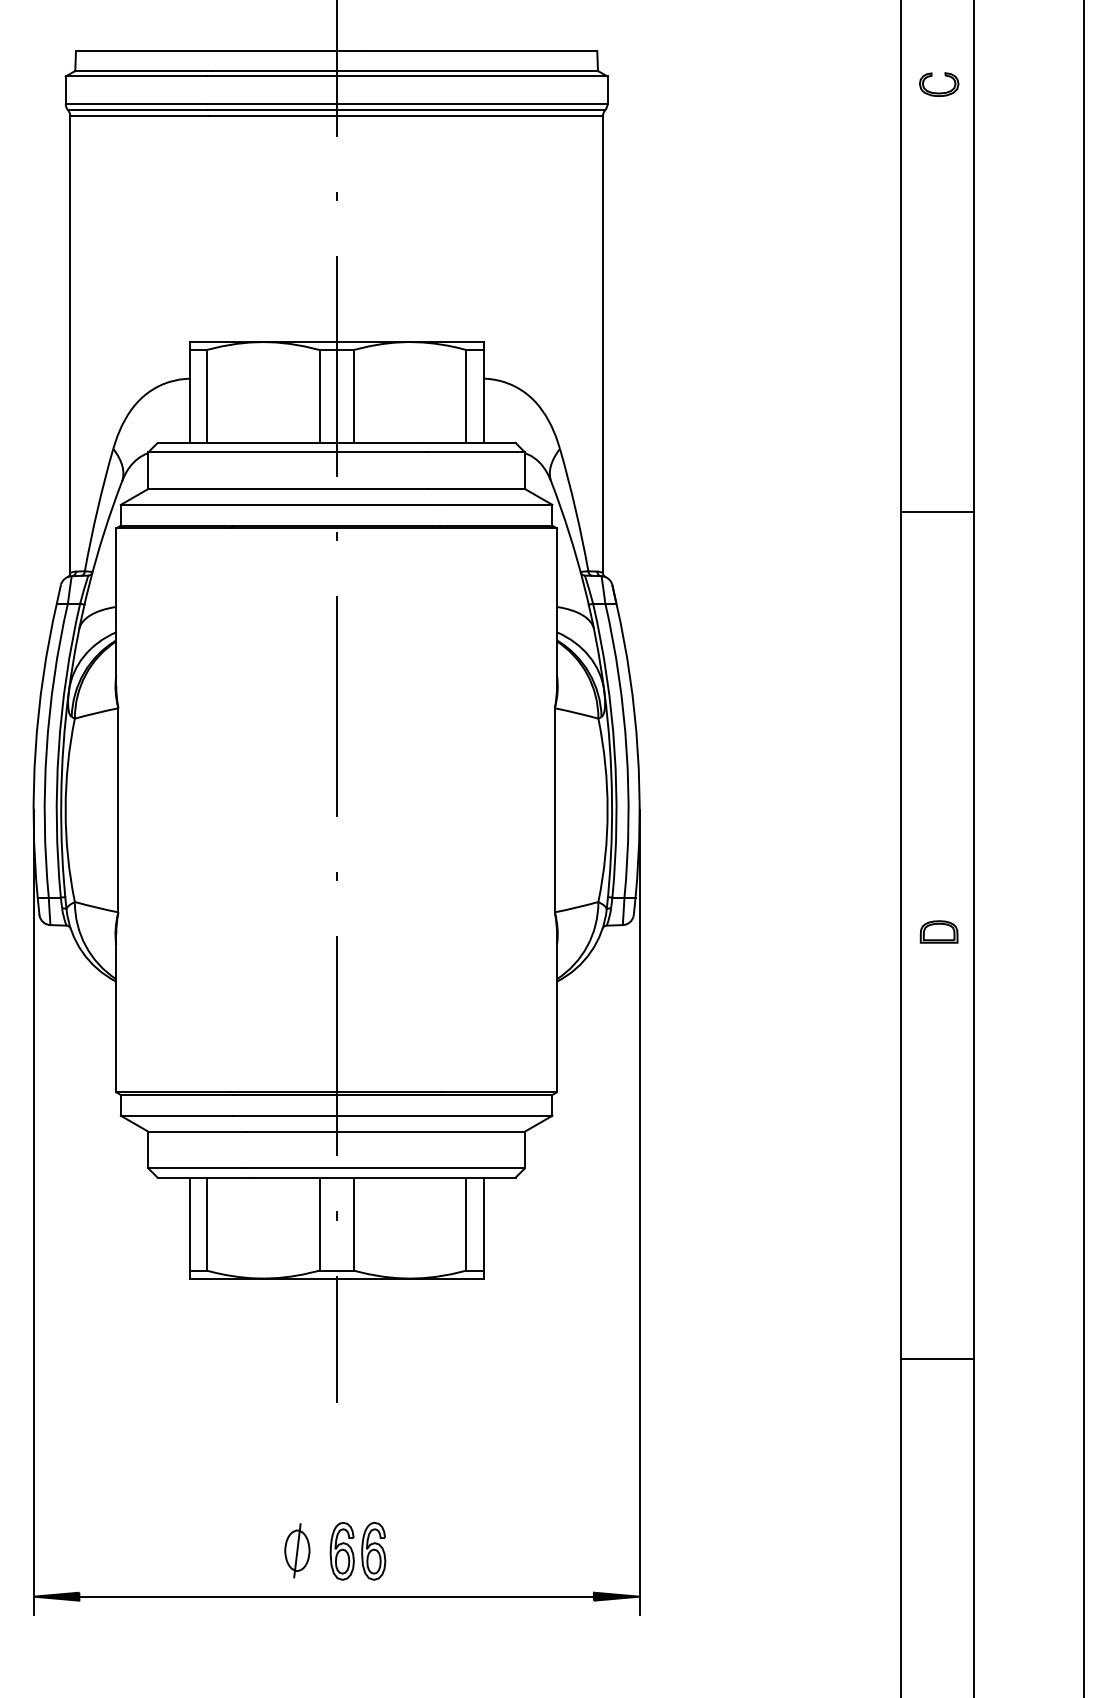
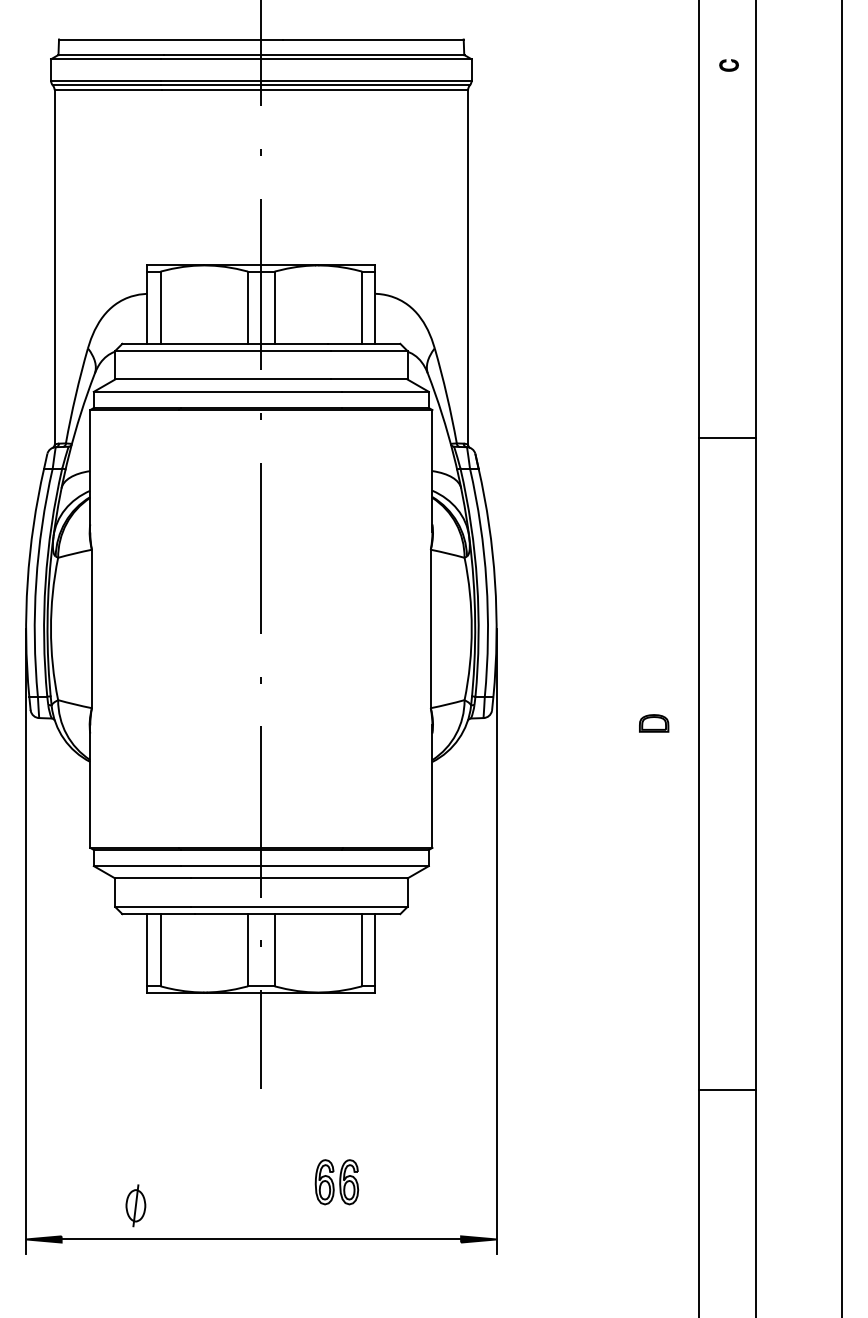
part: (938, 84) -> (728, 65), size x0.6
line: (937, 510) -> (727, 437), moved
part: (939, 932) -> (654, 723), moved
line: (937, 1359) -> (727, 1090), moved
part: (296, 1550) -> (135, 1205), moved
part: (357, 1551) -> (336, 1182), moved

